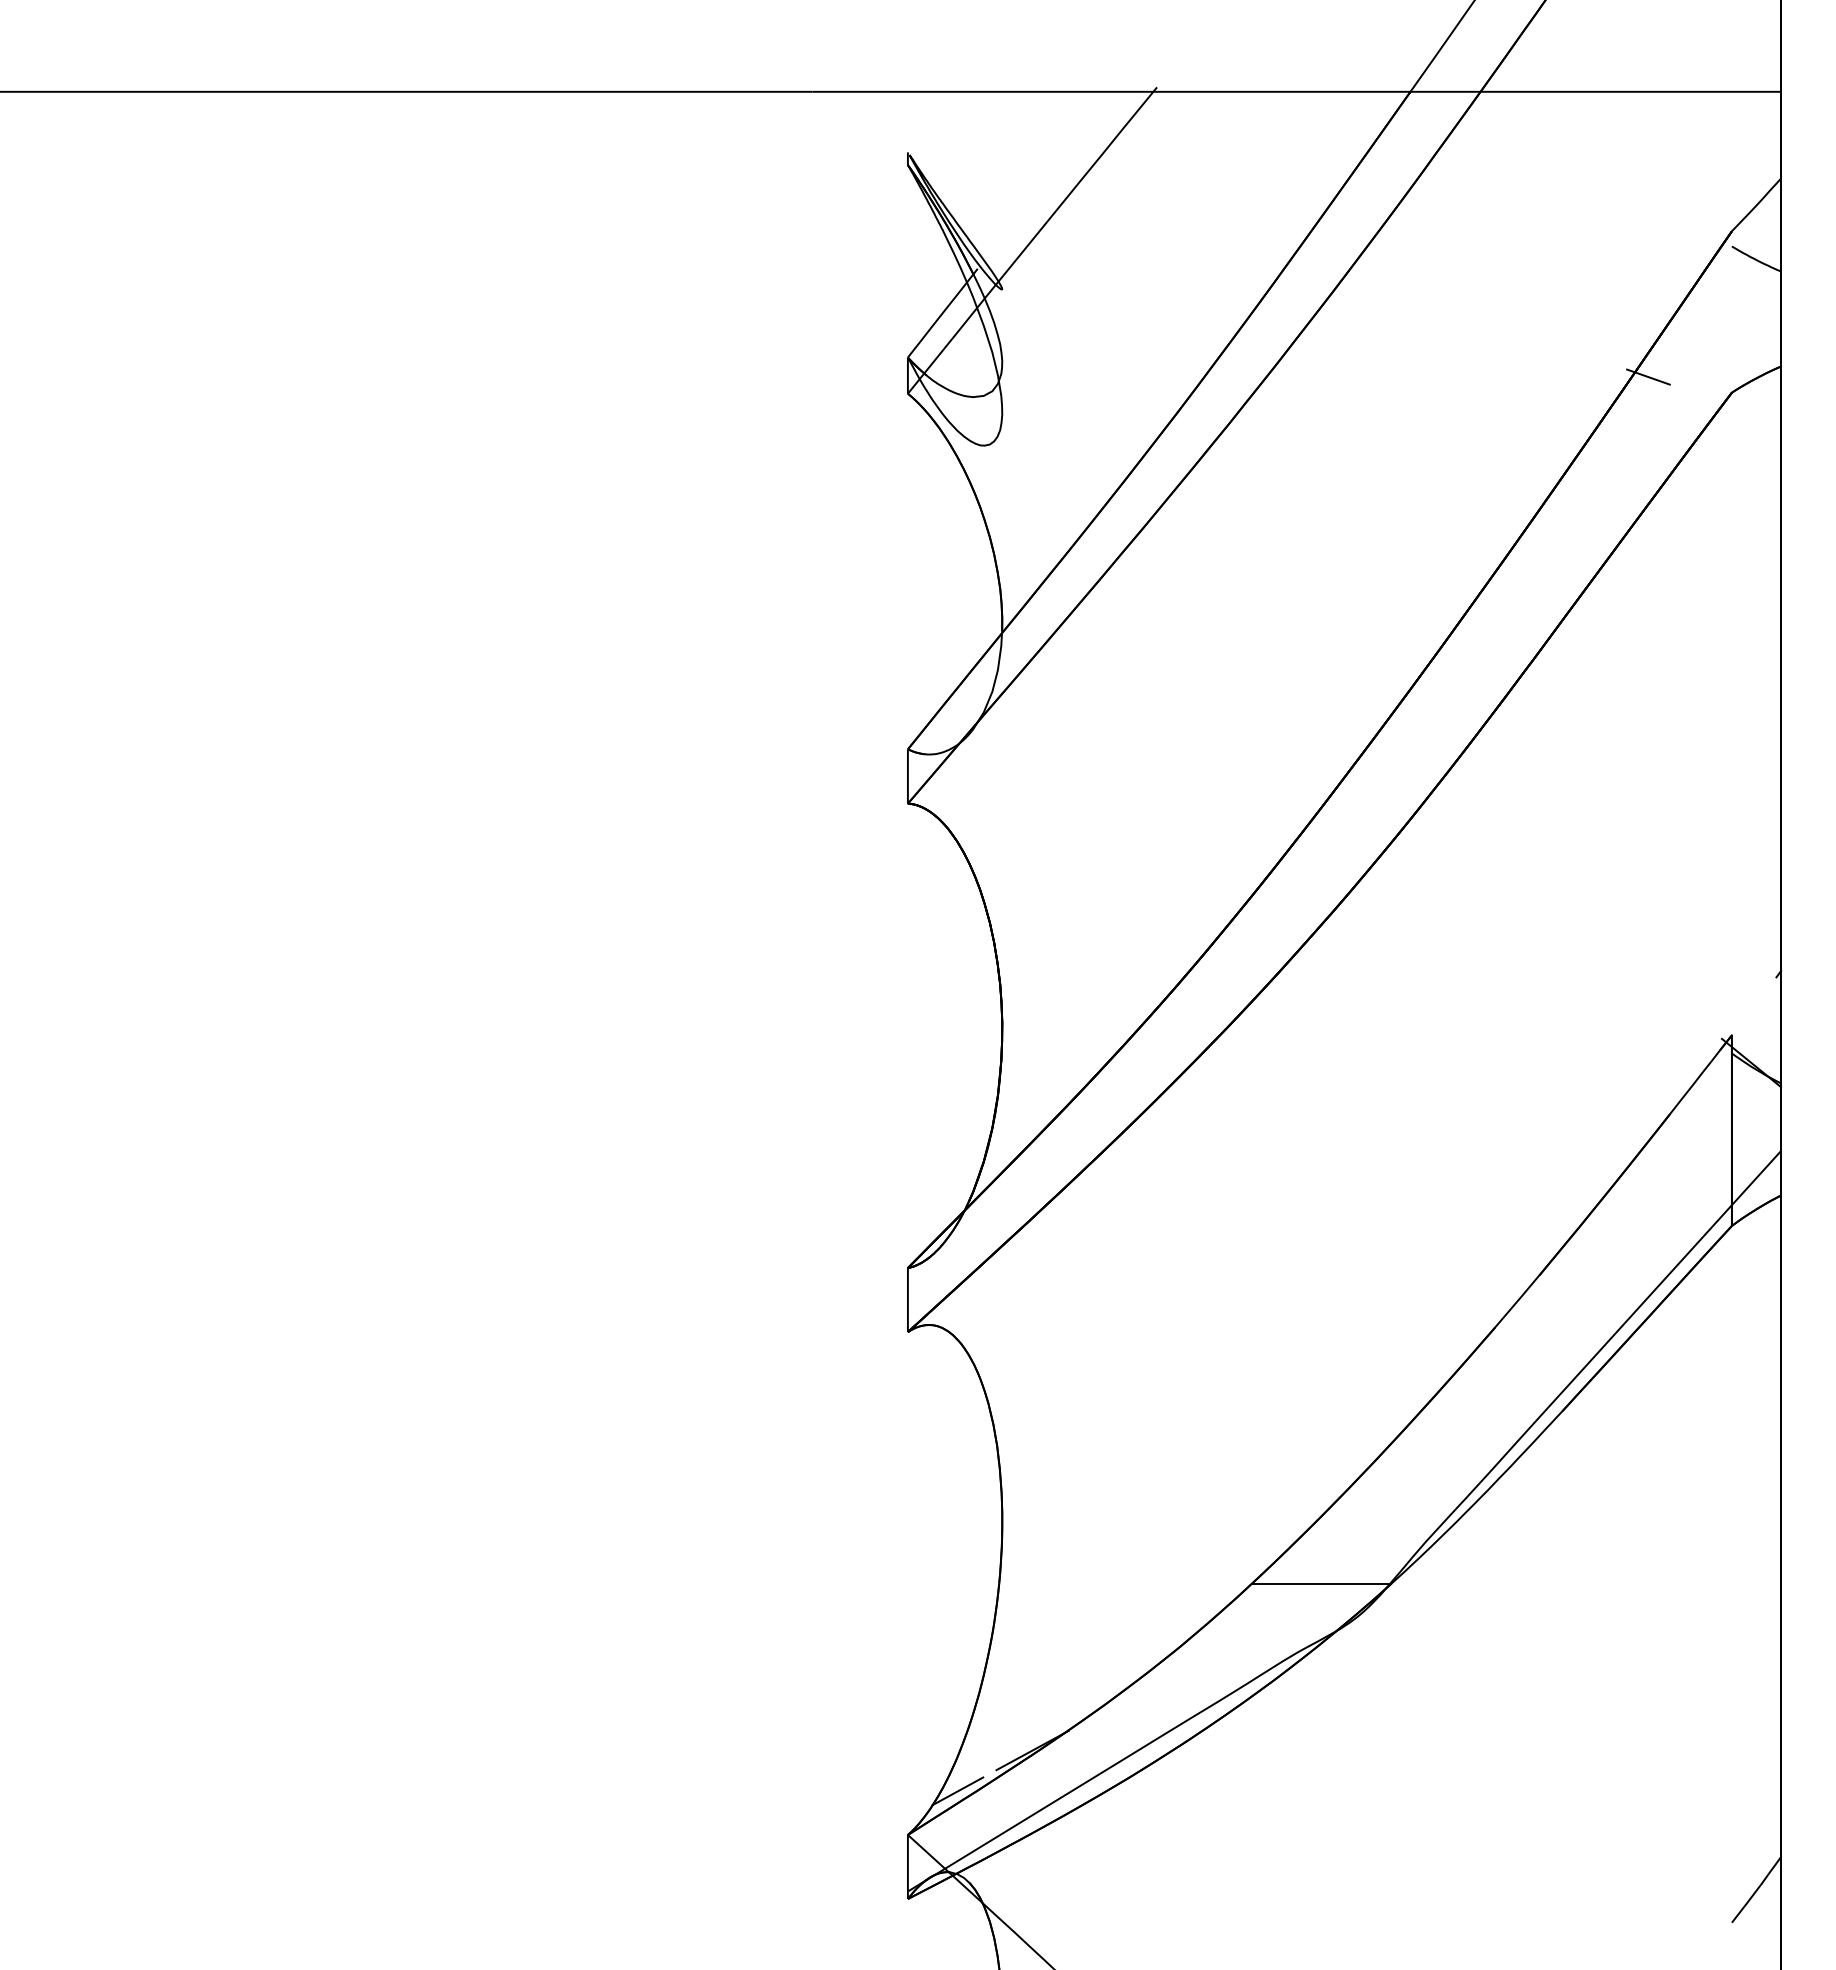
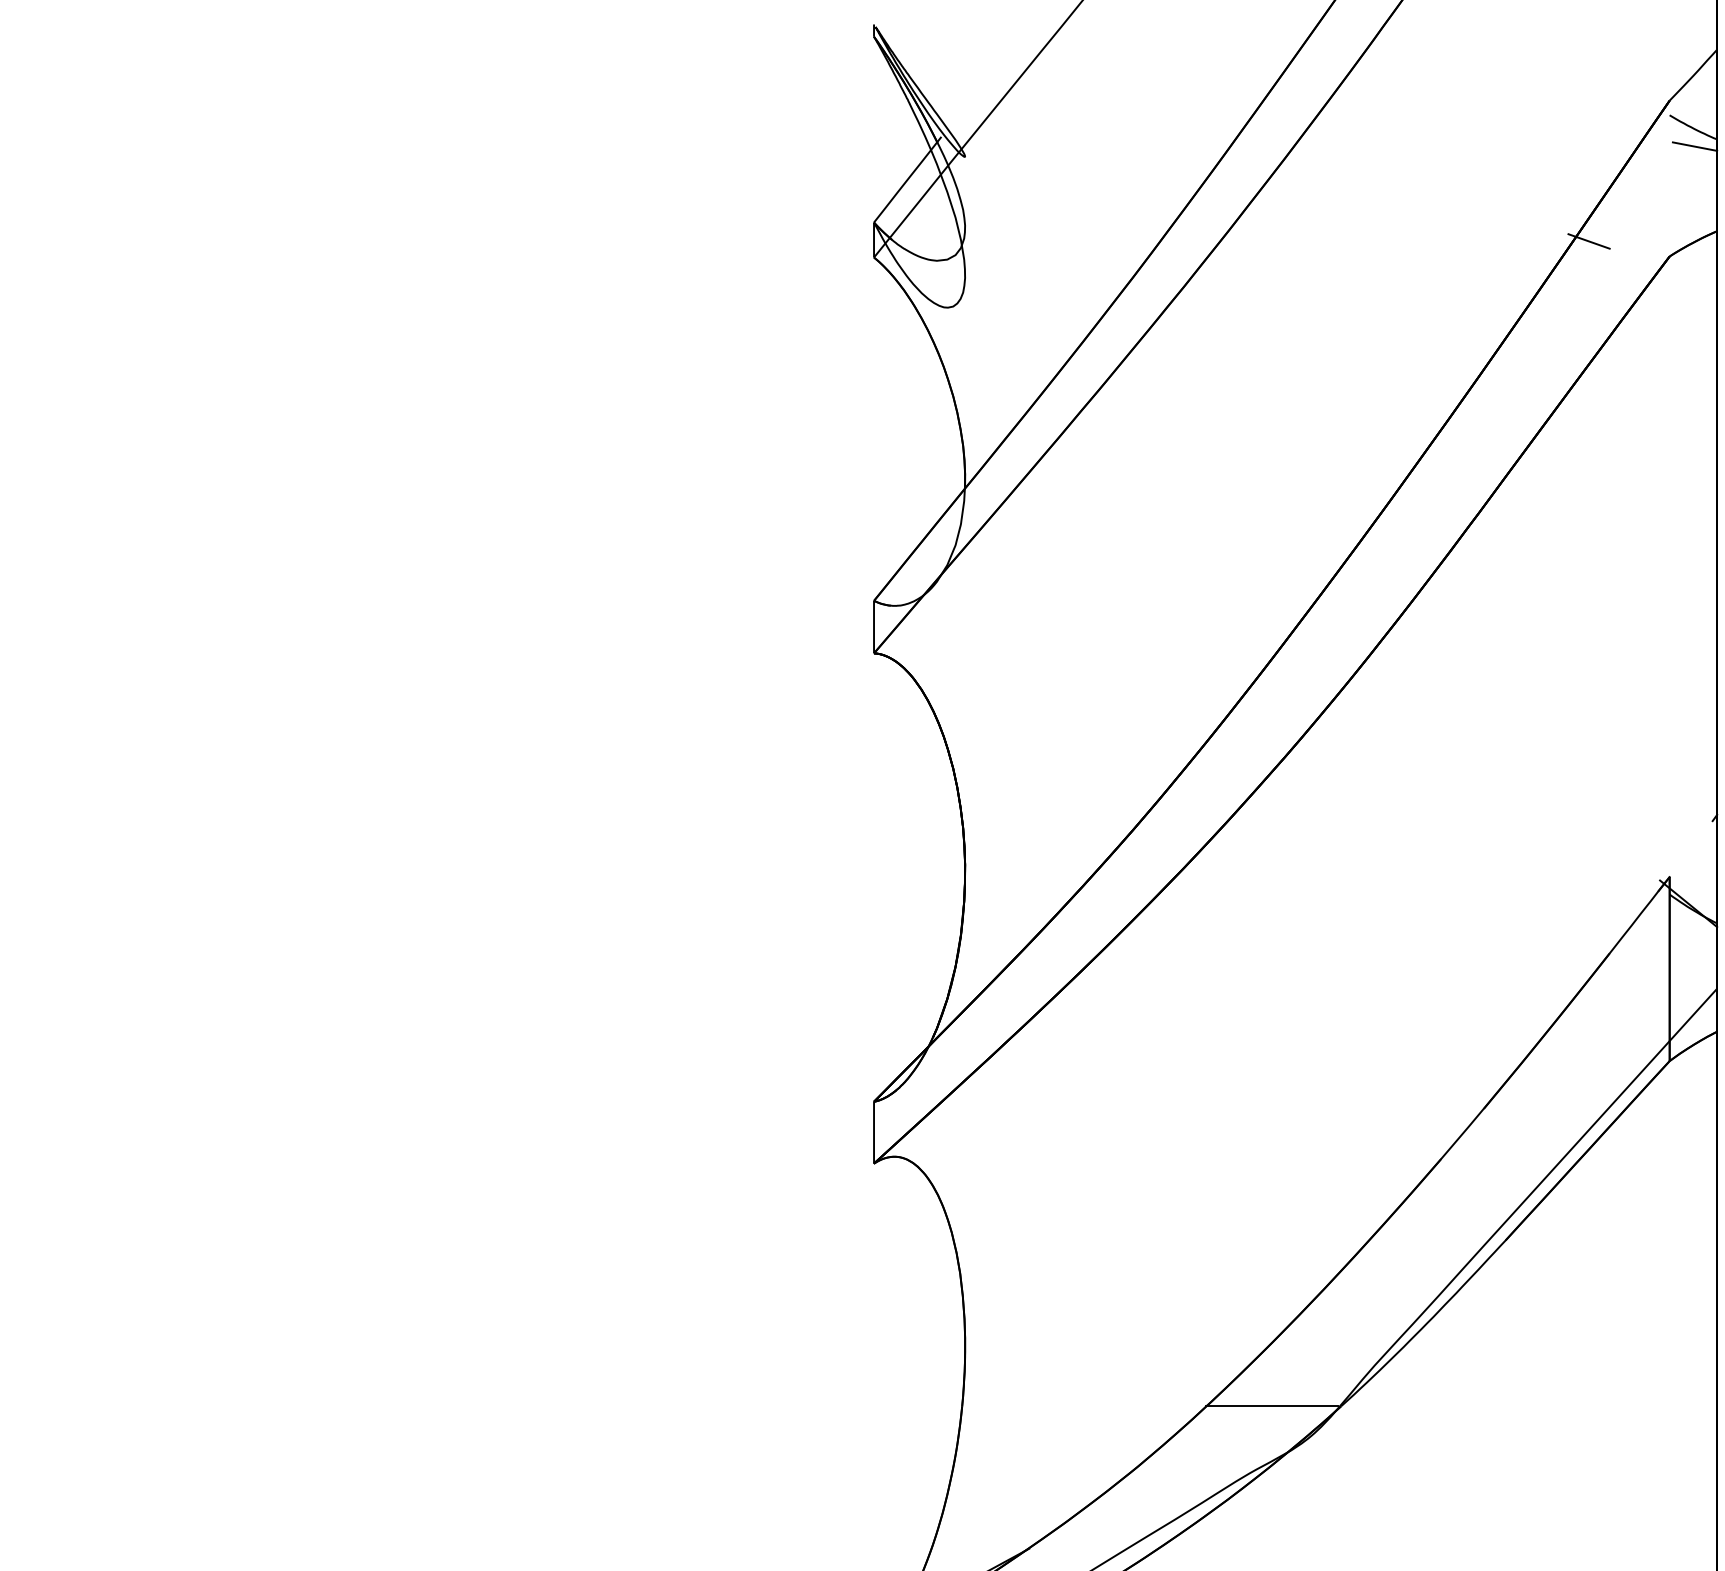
line: (1758, 278) -> (1695, 146), added

